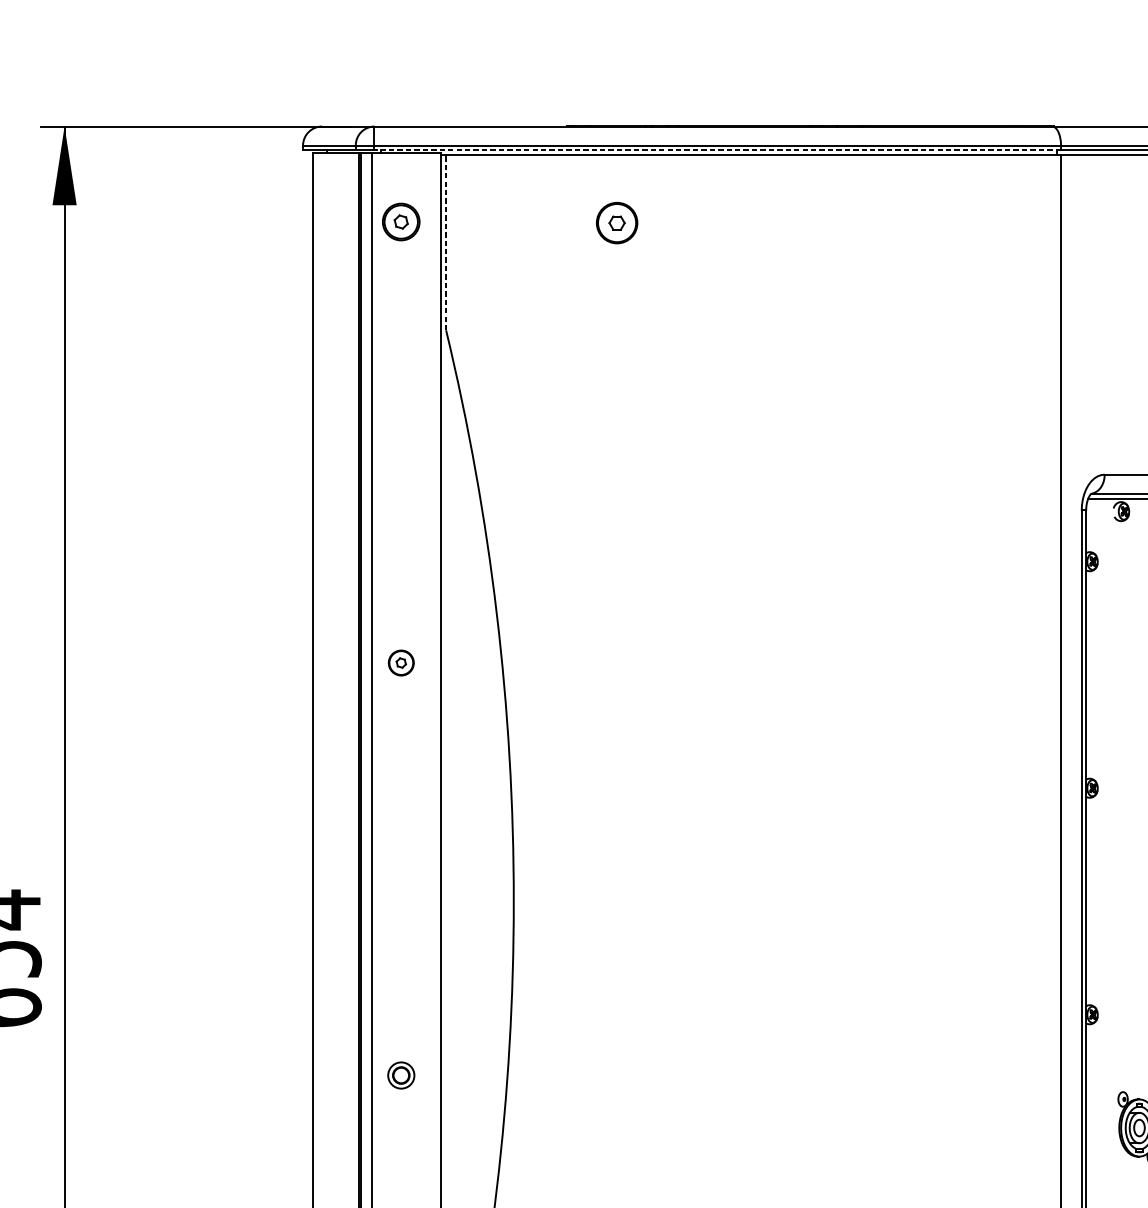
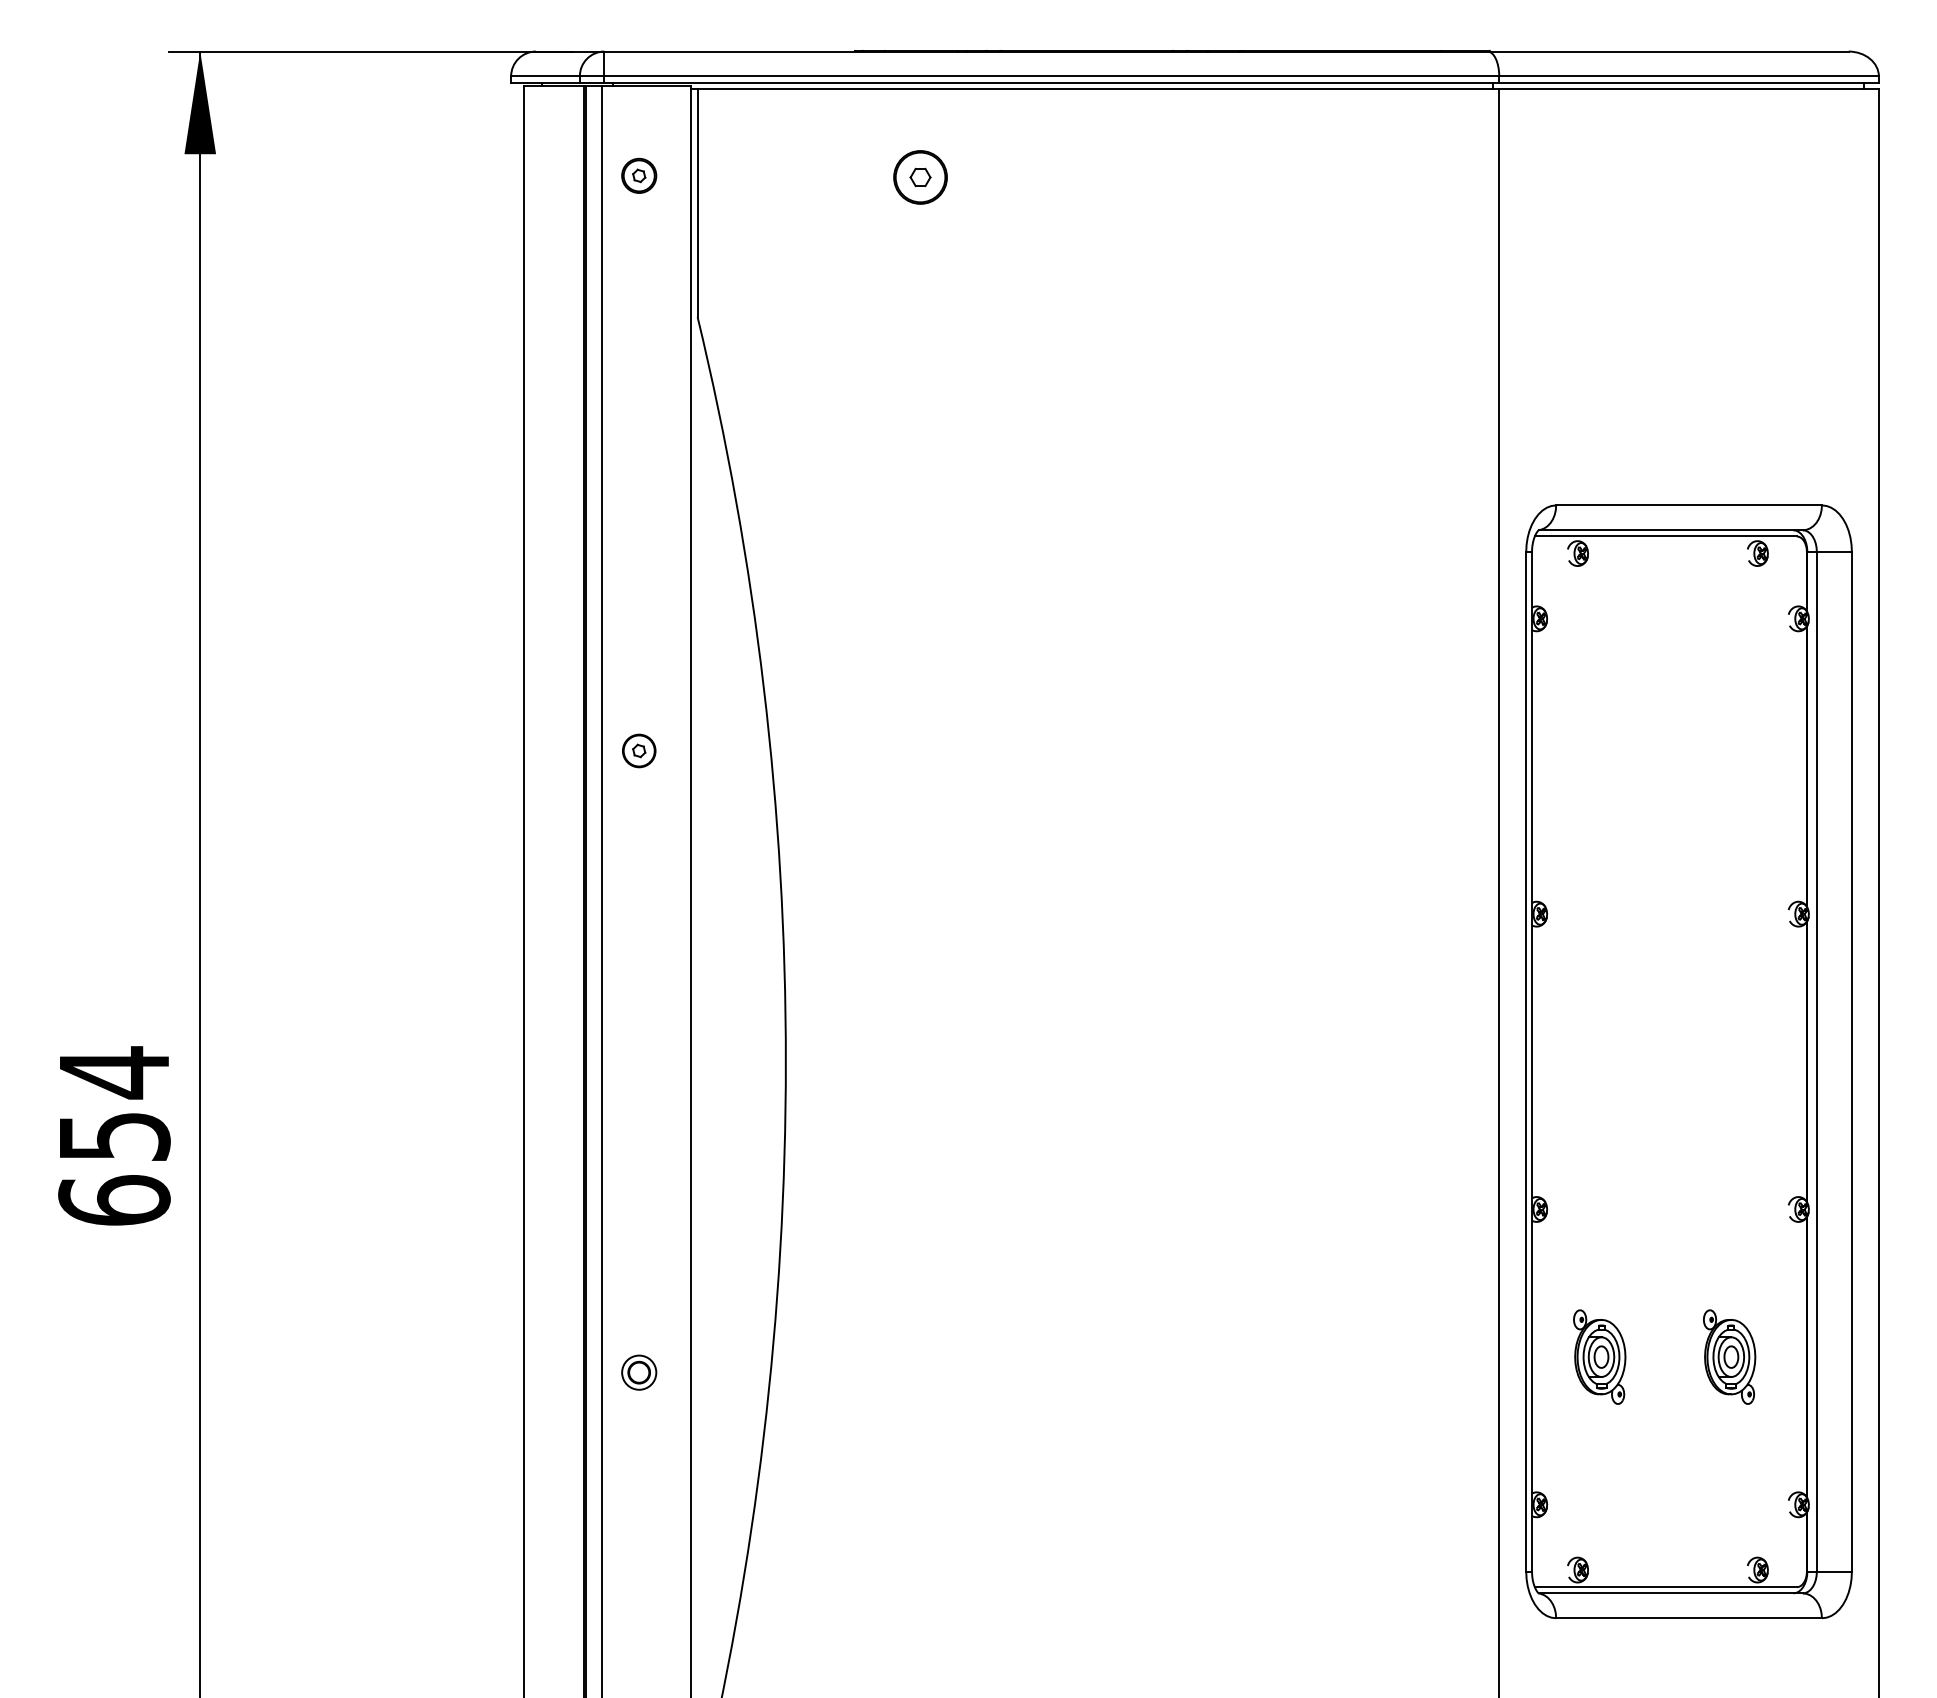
line: (717, 150) -> (1051, 82), dashed -> solid
part: (401, 221) -> (639, 175), size x0.71
line: (446, 242) -> (697, 202), dashed -> solid
part: (401, 1075) -> (639, 1372), moved

